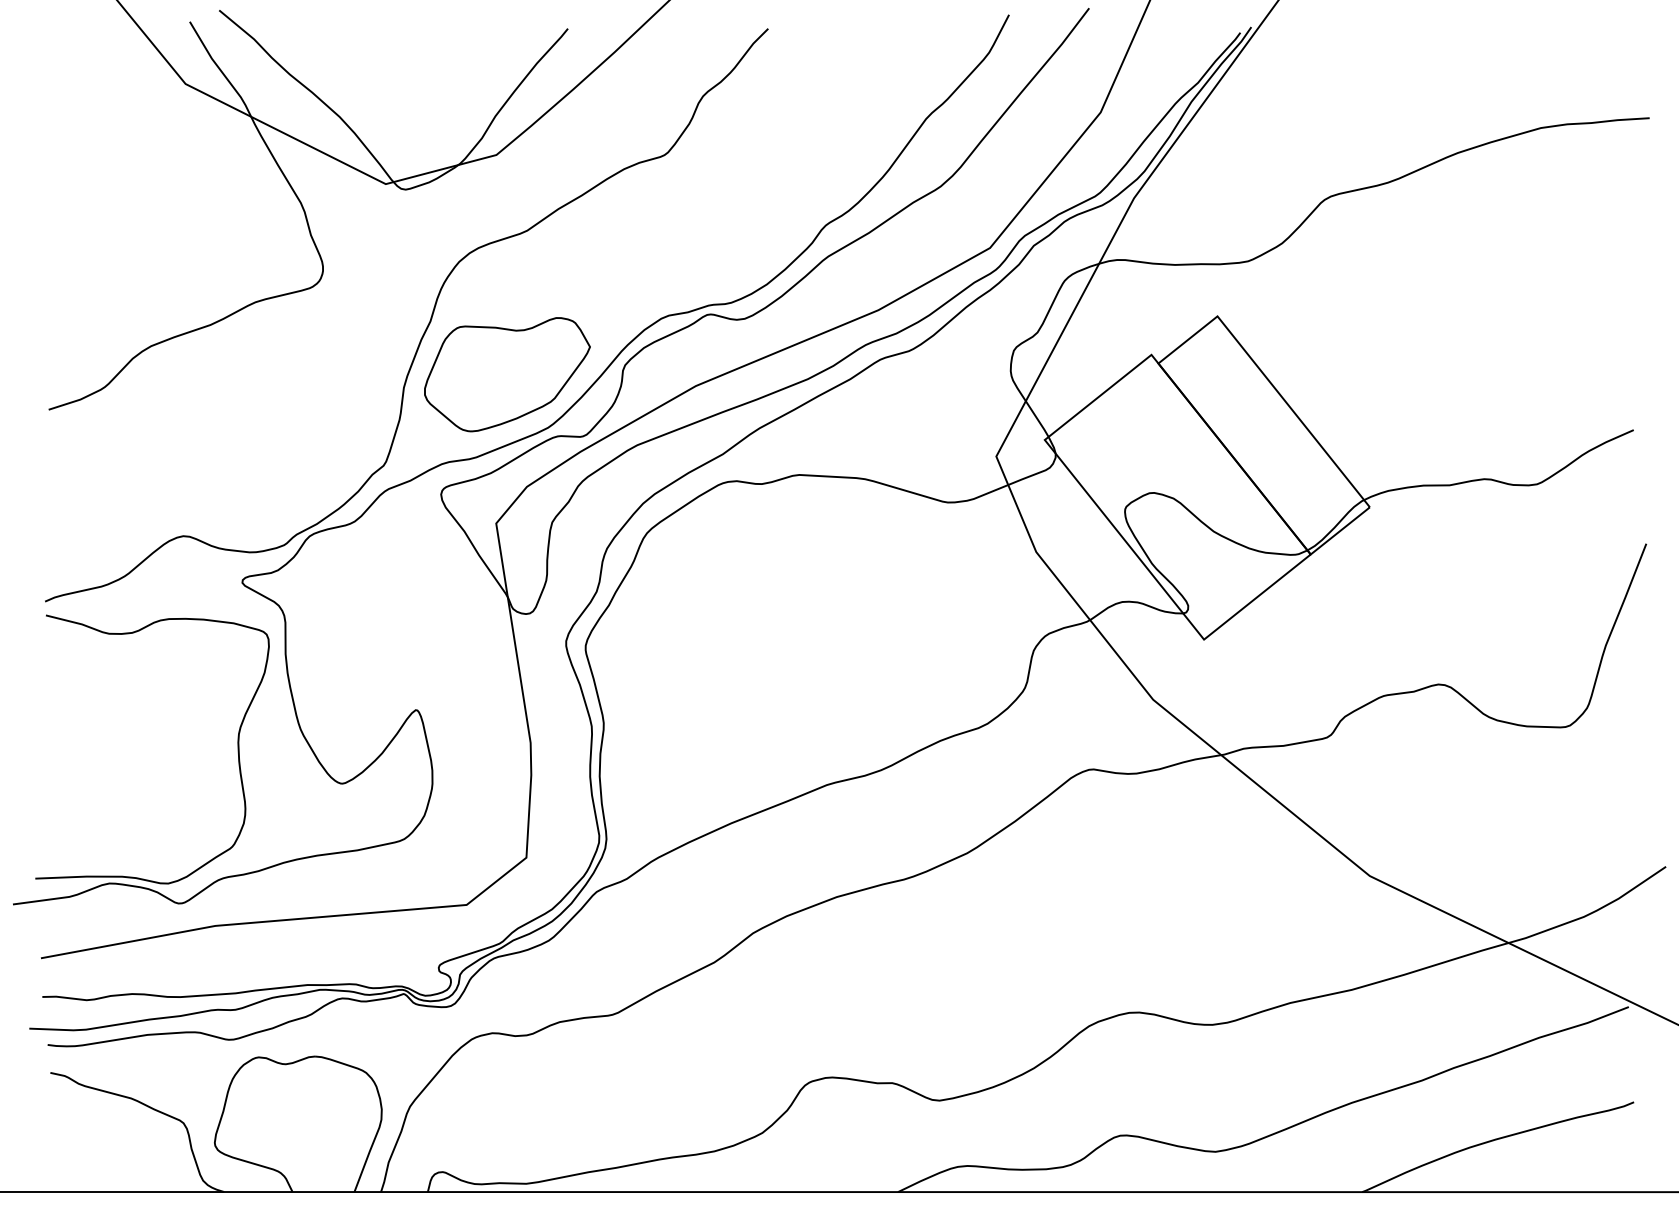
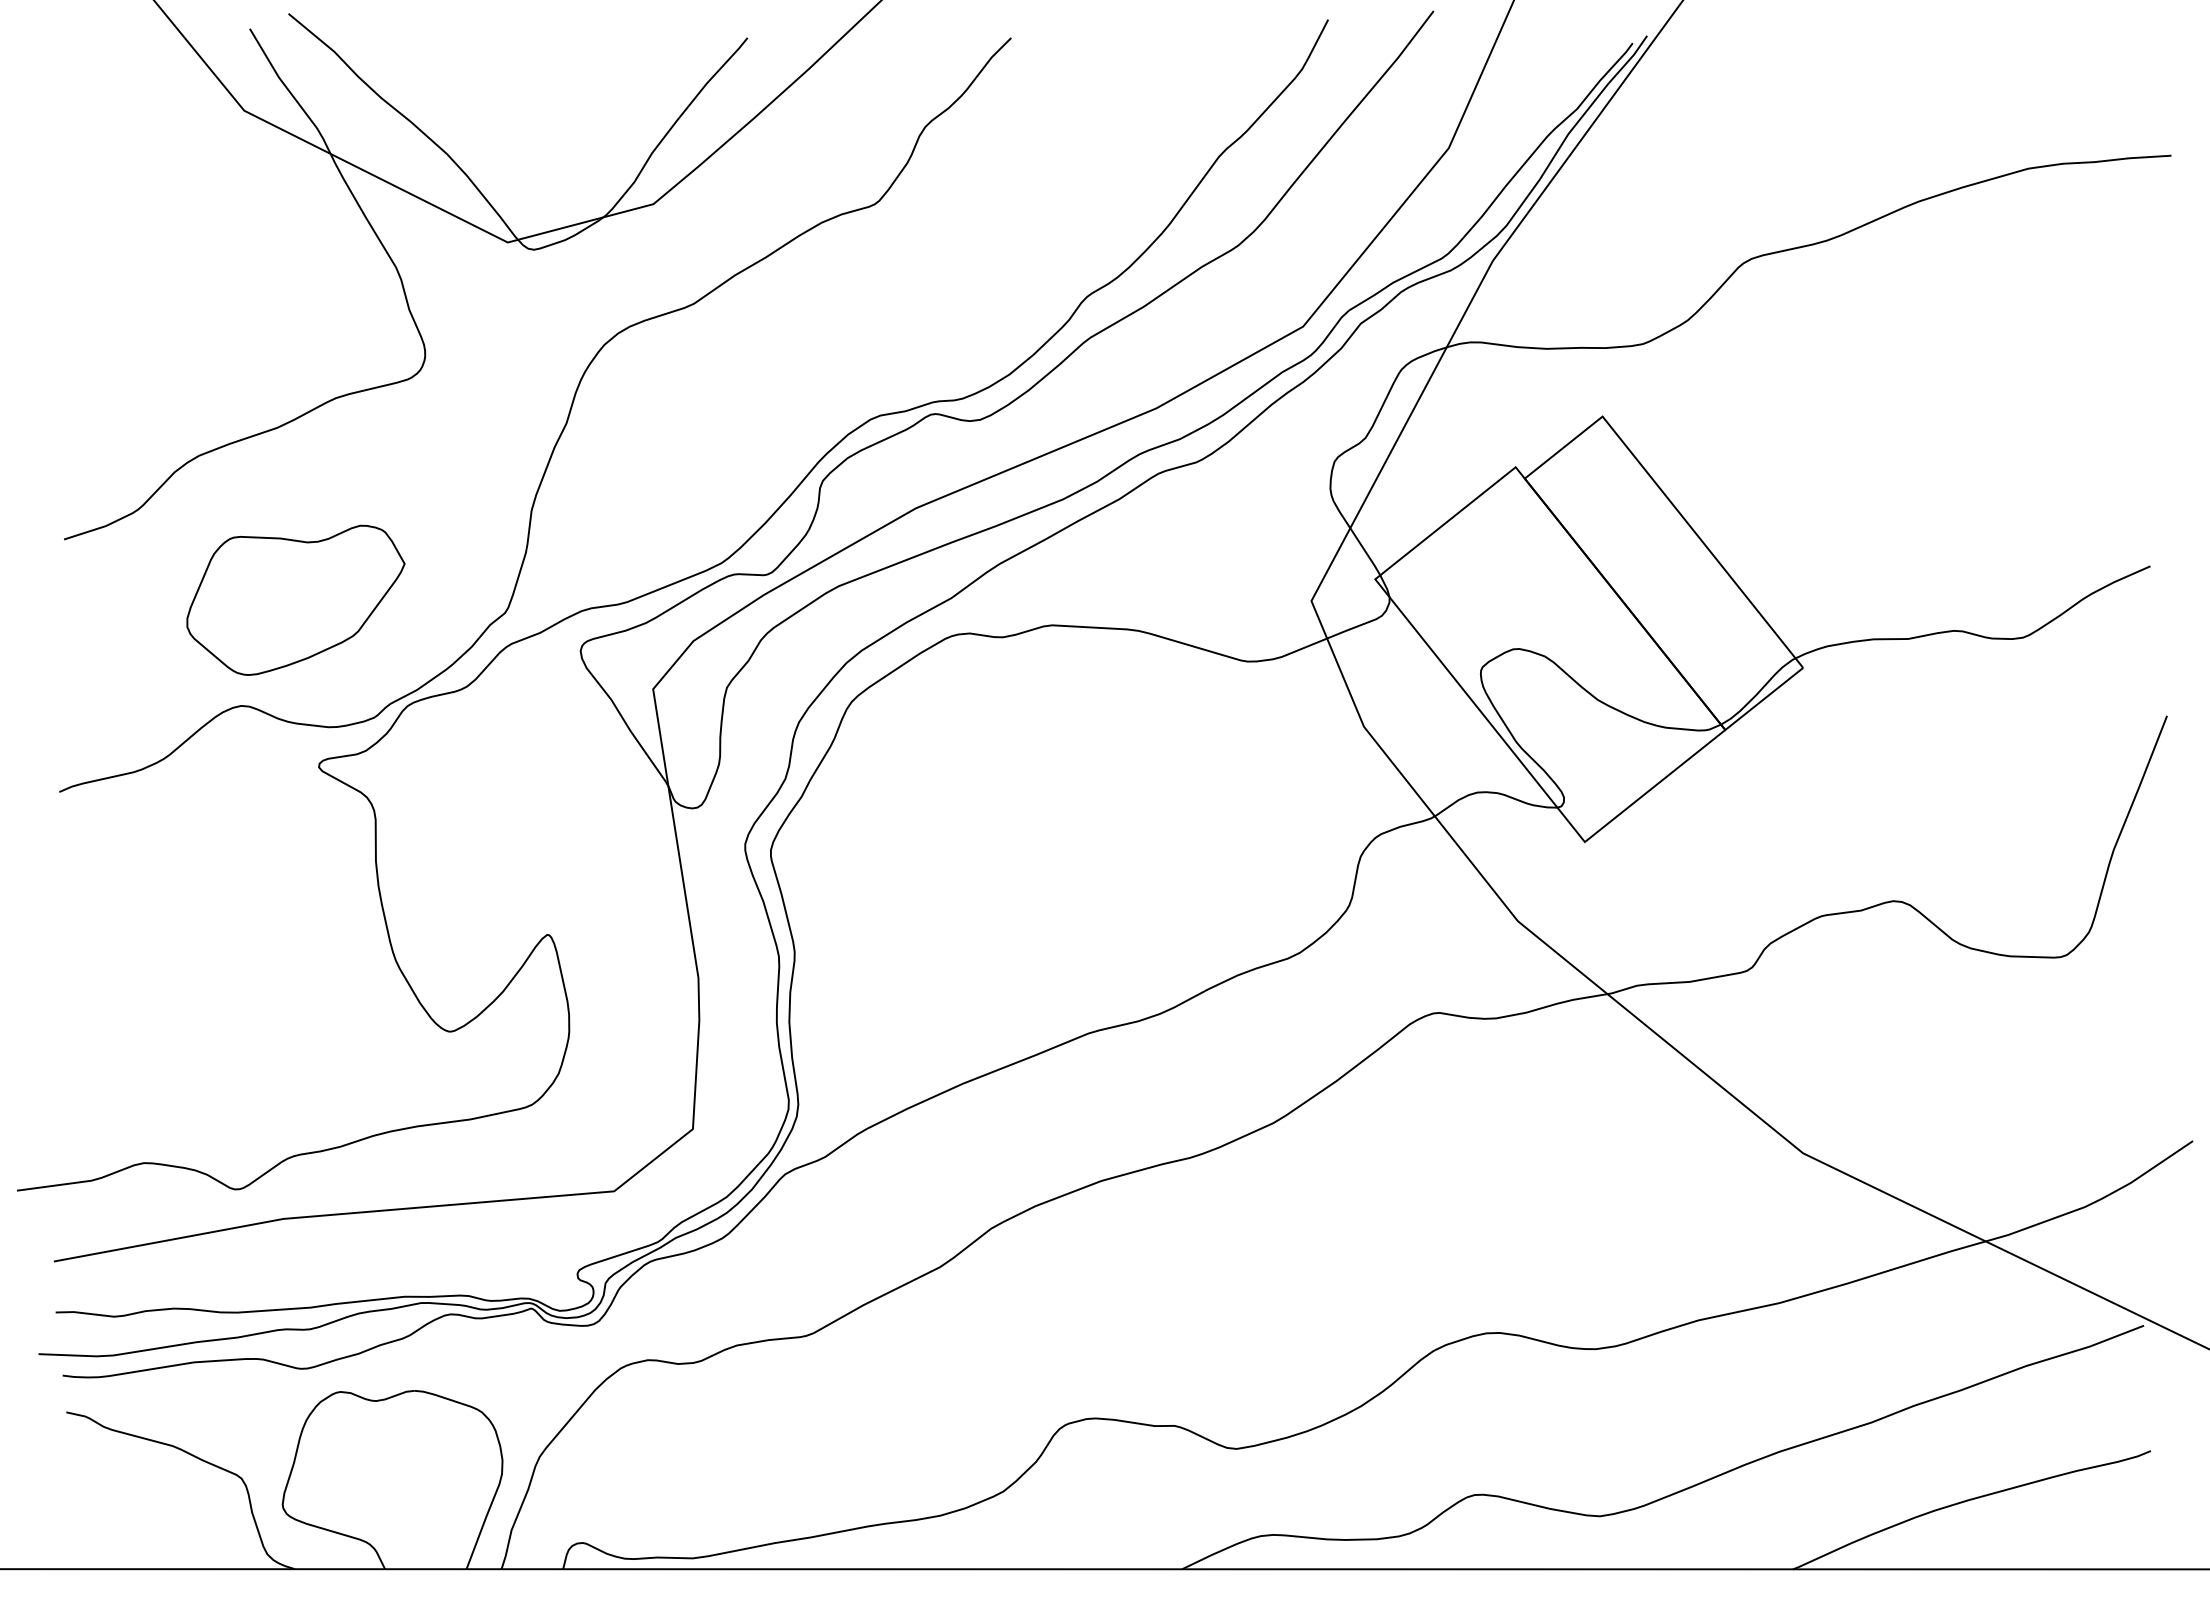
part: (507, 374) -> (295, 599), moved
curve: (237, 744) -> (312, 980), removed

